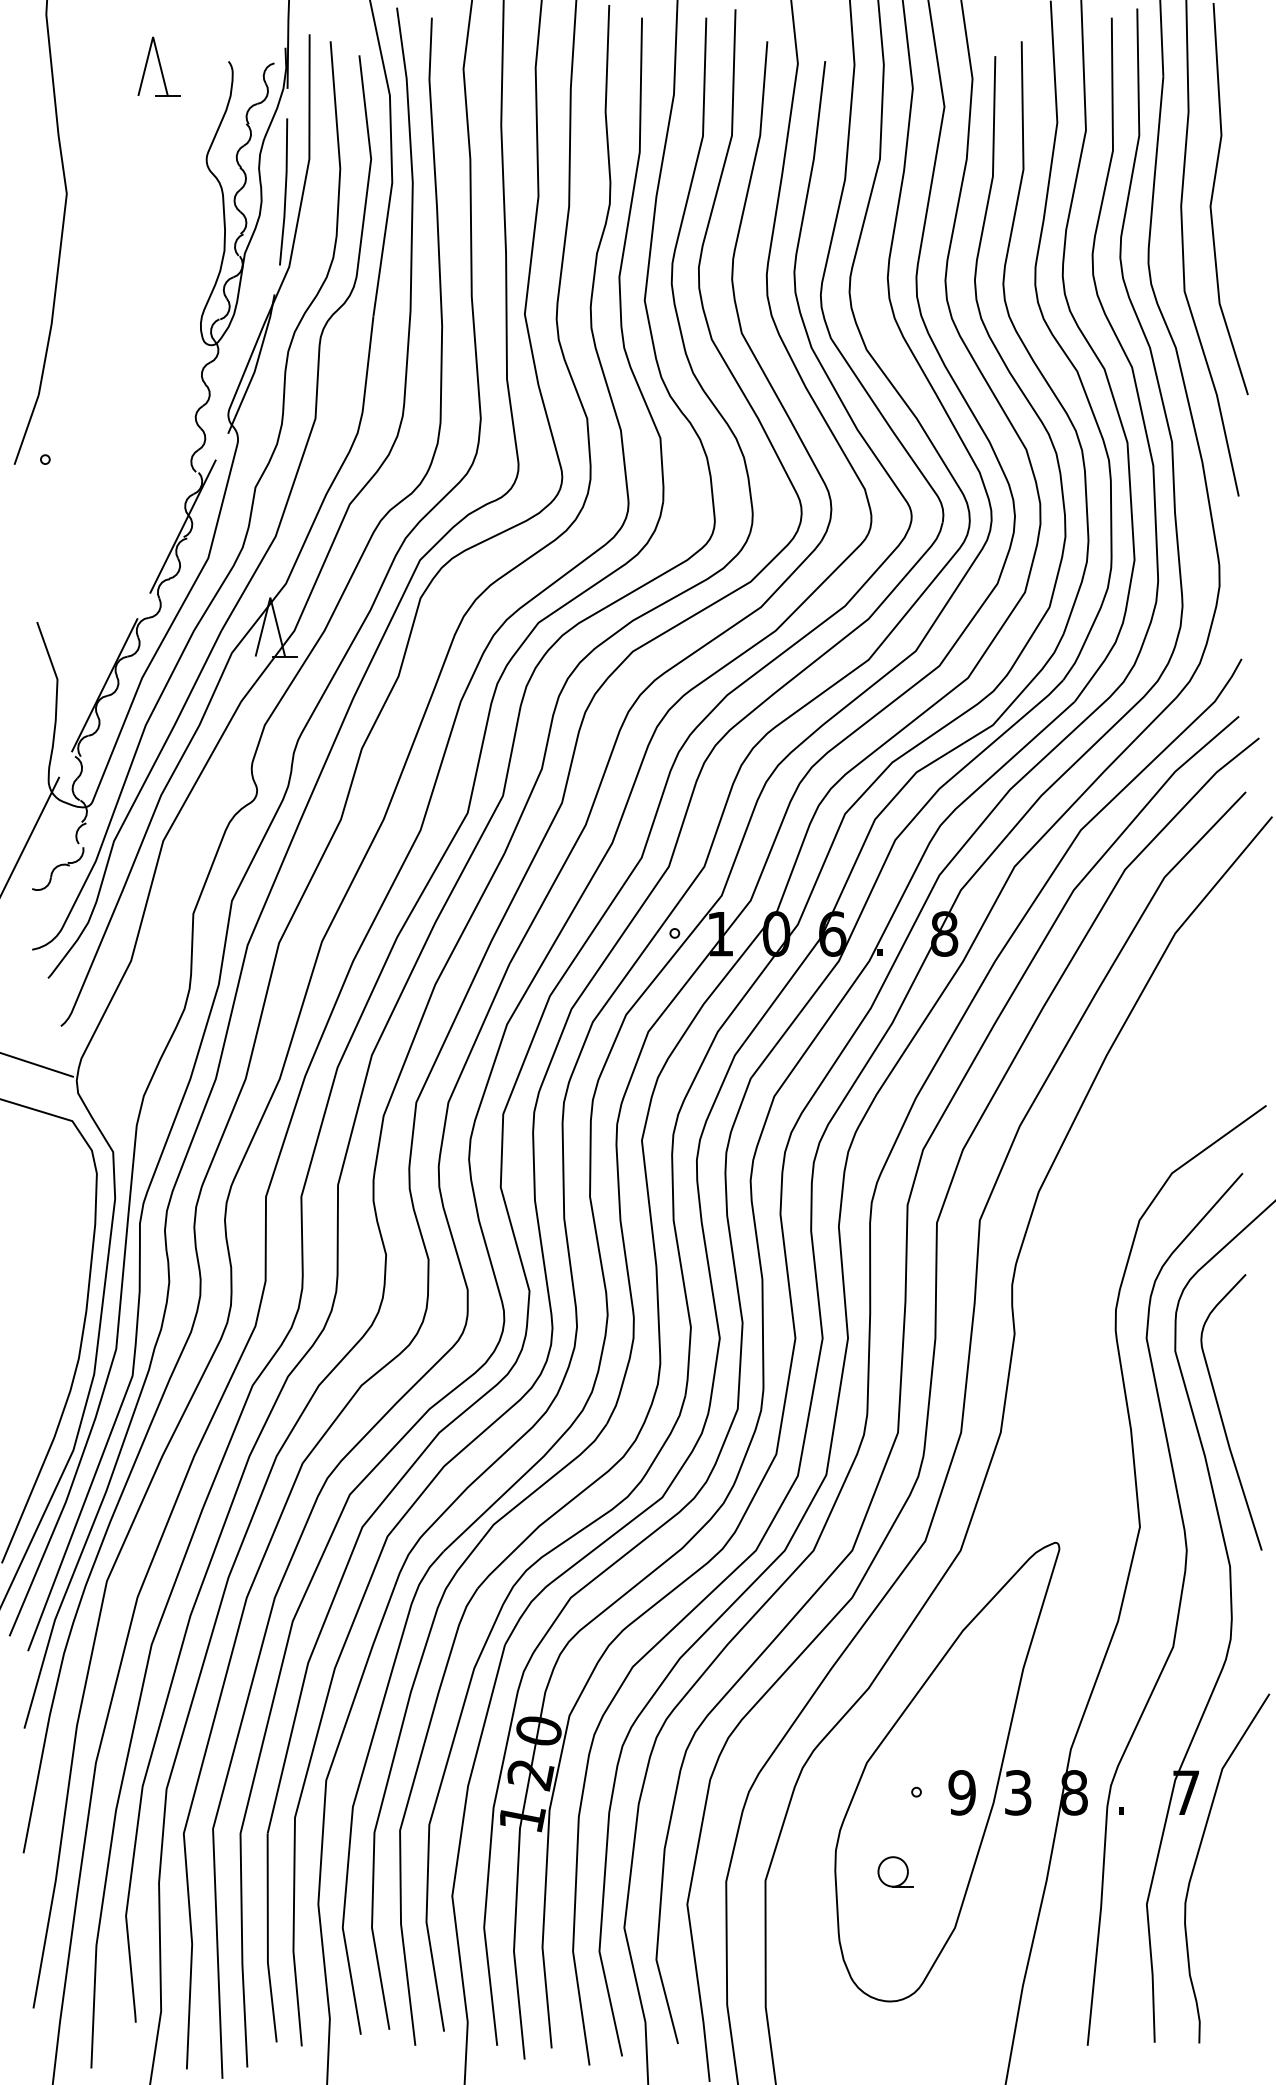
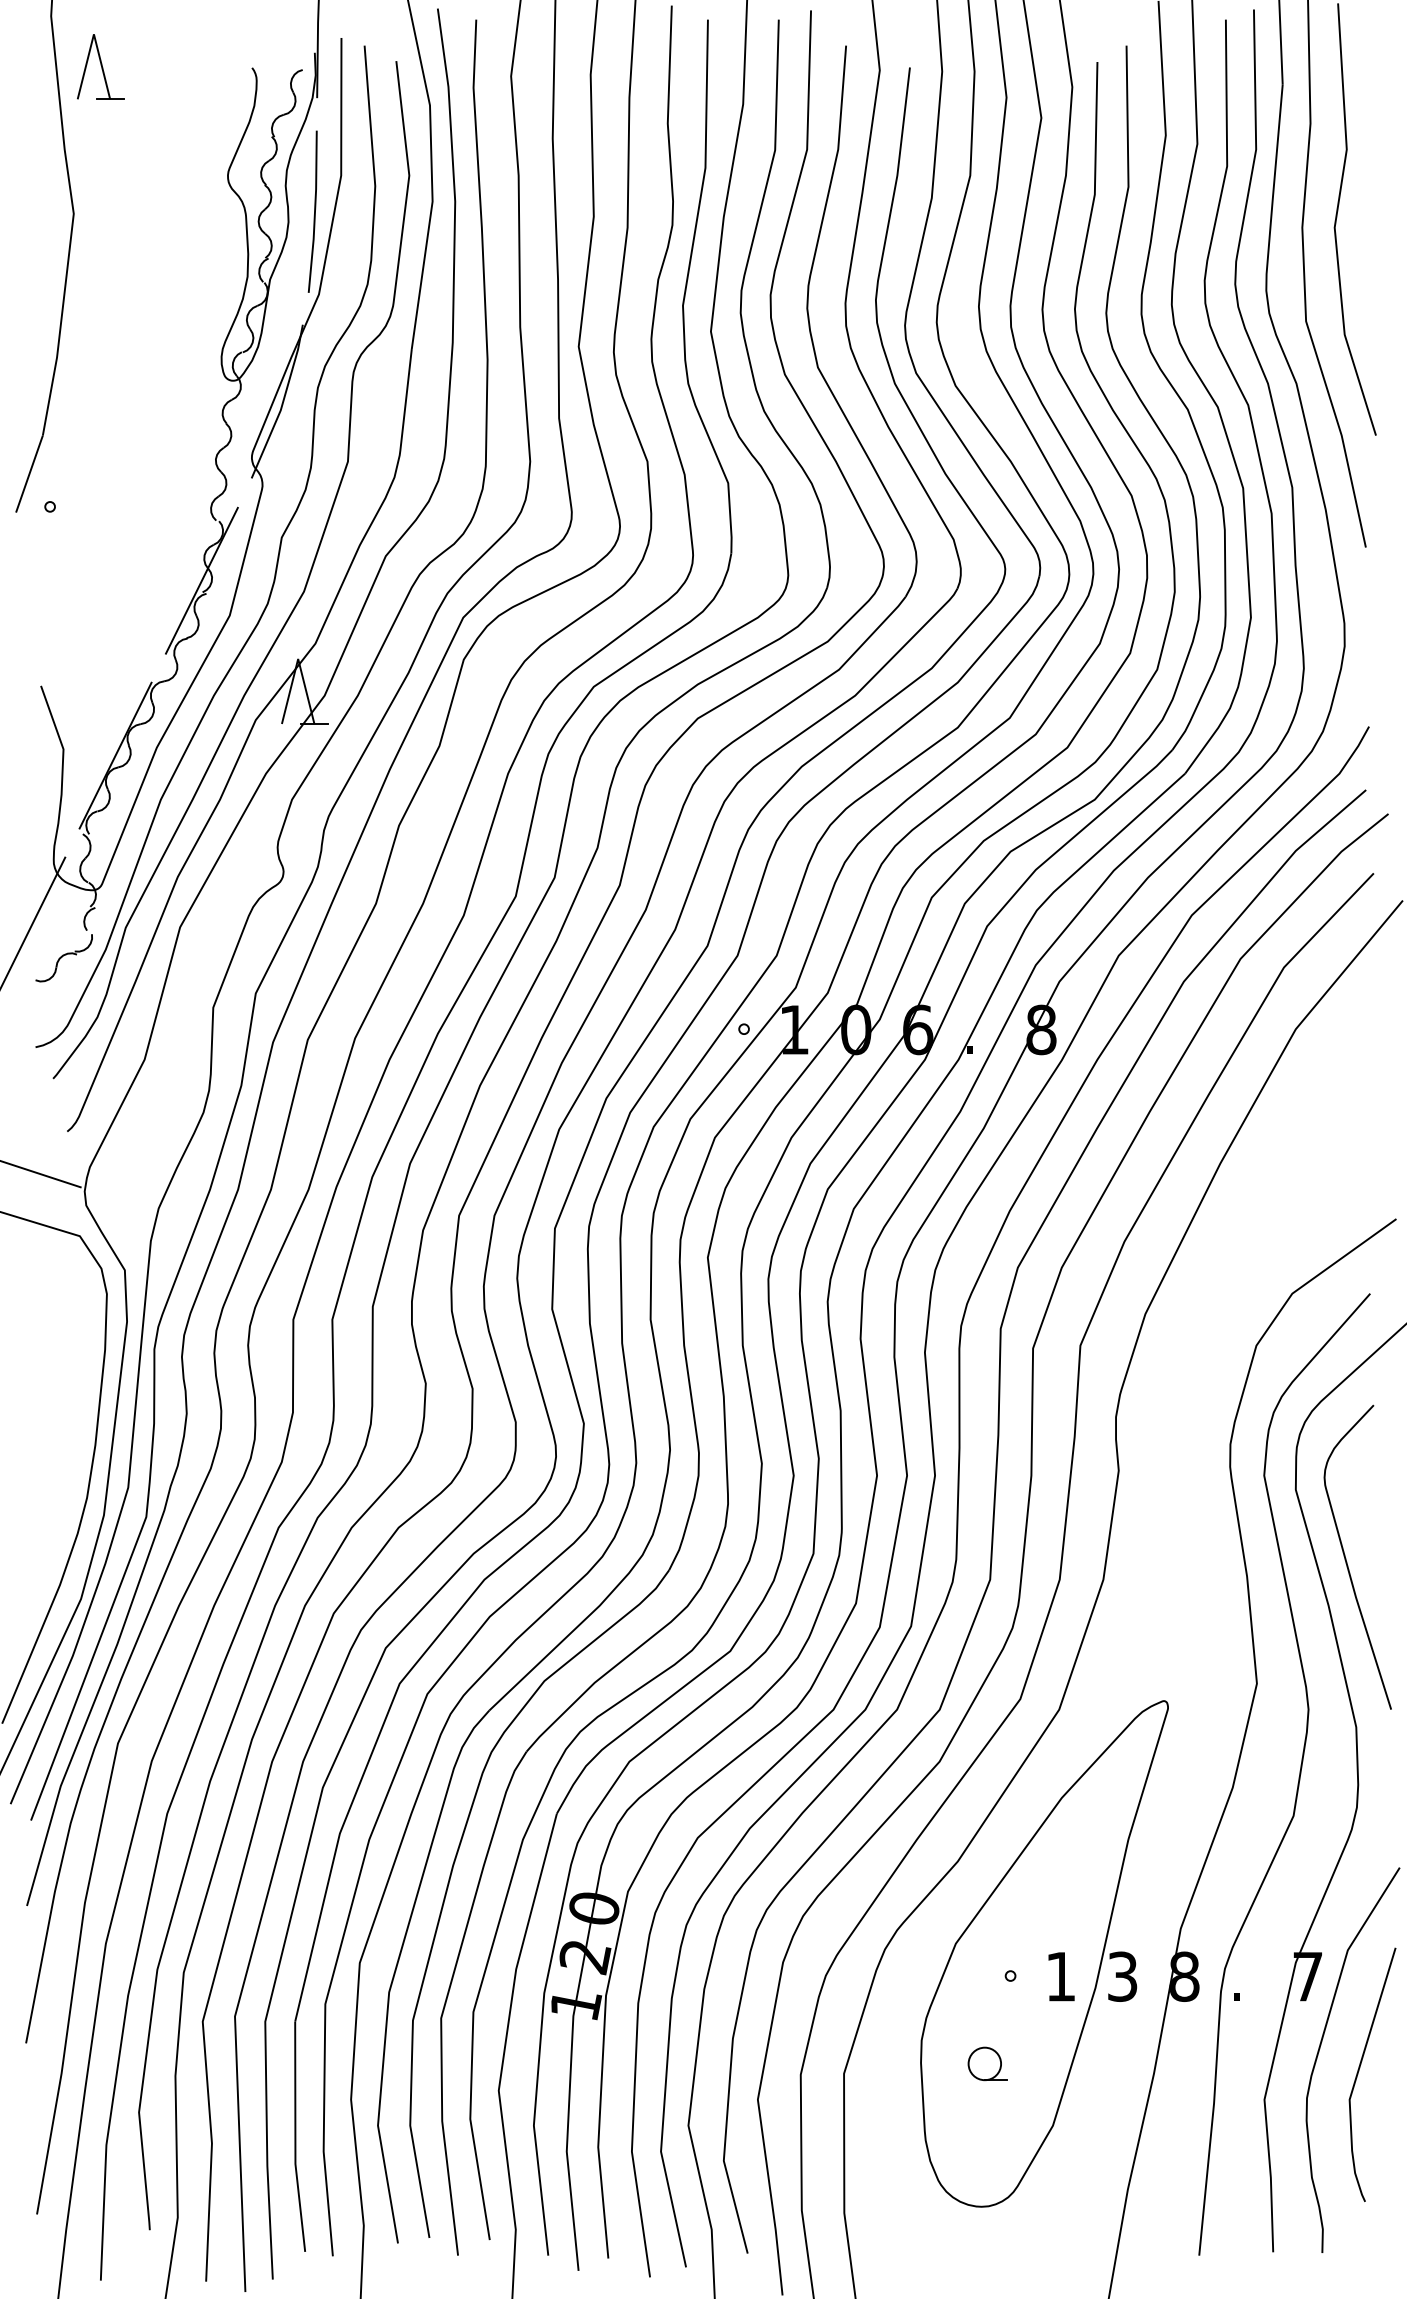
part: (158, 66) -> (99, 66), moved
text: (961, 1792) -> (1060, 1976), 9 -> 1
curve: (1233, 1877) -> (1360, 2070), added

